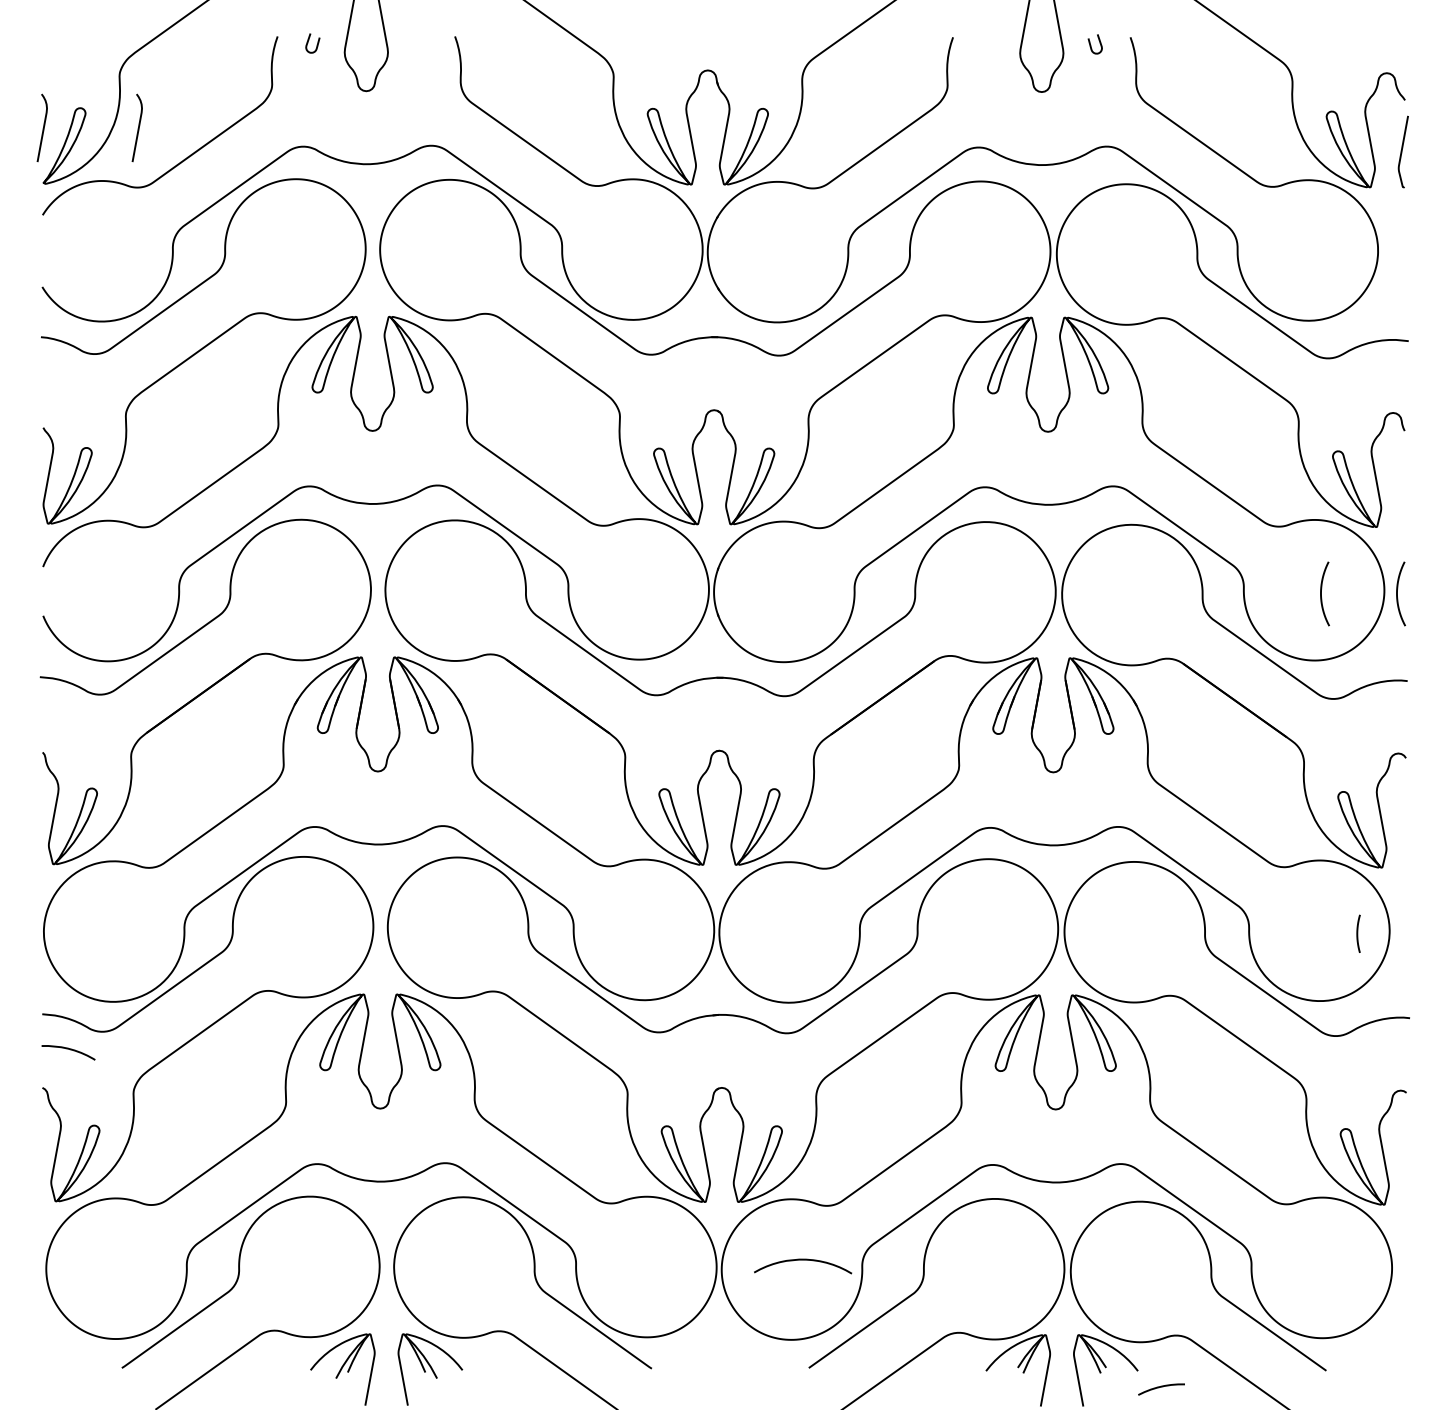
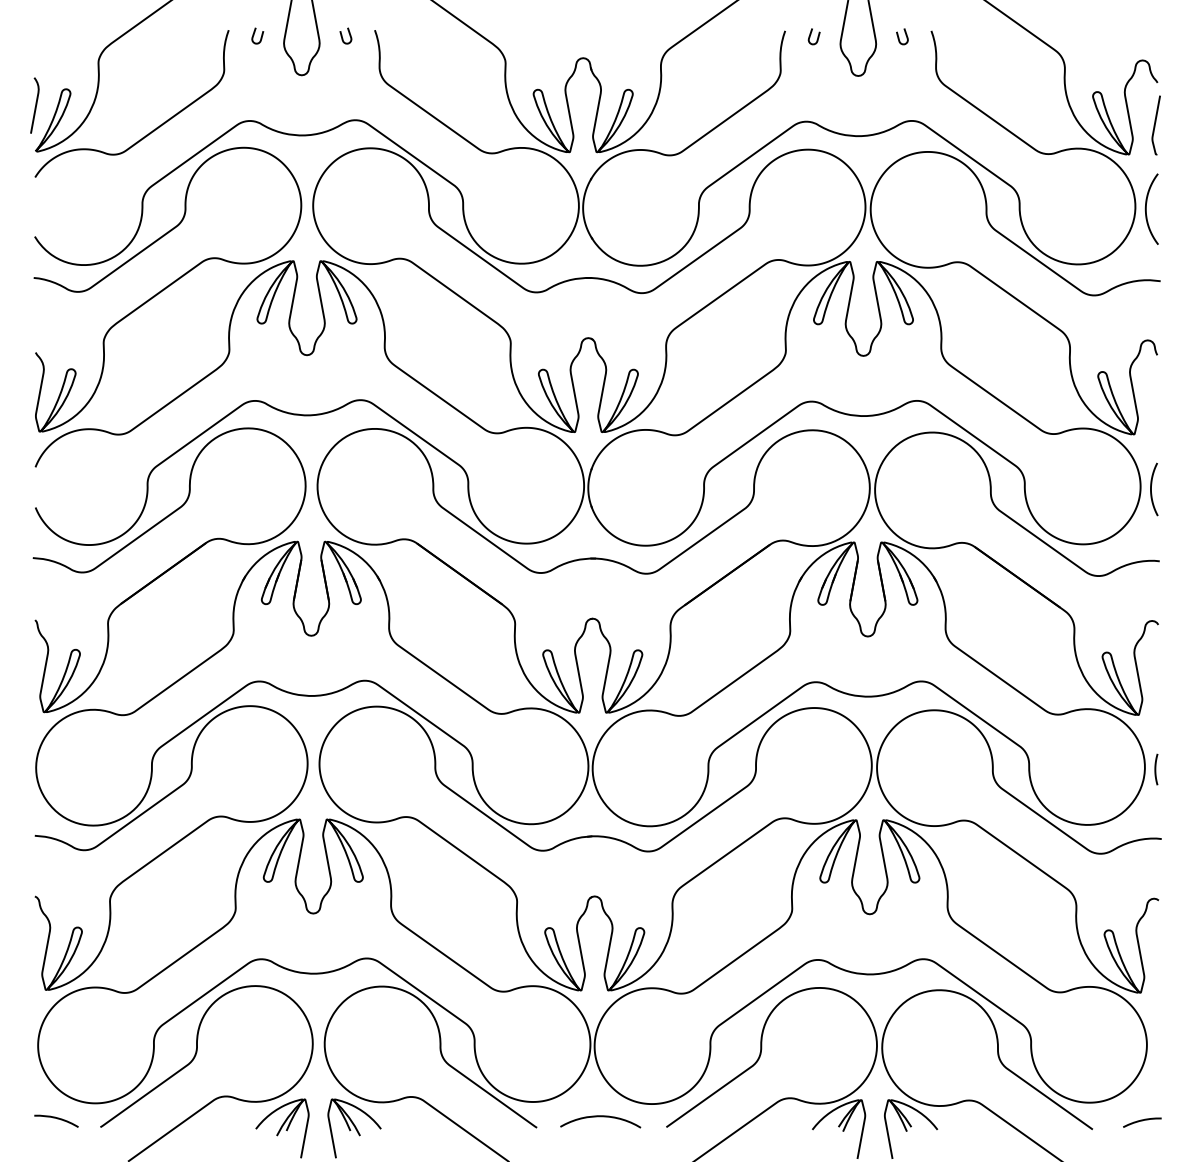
curve: (984, 42) -> (811, 35), added
curve: (416, 45) -> (343, 37), added
curve: (137, 128) -> (113, 106), removed
curve: (1391, 253) -> (1146, 209), added
curve: (1321, 593) -> (1088, 489), removed
curve: (1358, 933) -> (1156, 769), moved
curve: (70, 1050) -> (58, 1119), moved
curve: (803, 1260) -> (601, 1116), moved
curve: (1161, 1387) -> (1142, 1121), moved

